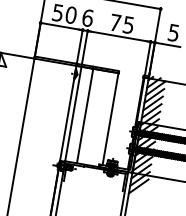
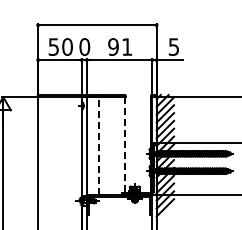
text: (87, 17) -> (84, 46), 6 -> 0
text: (122, 23) -> (120, 46), 75 -> 91
line: (85, 115) -> (99, 145), solid -> dashed
line: (110, 118) -> (125, 144), solid -> dashed

